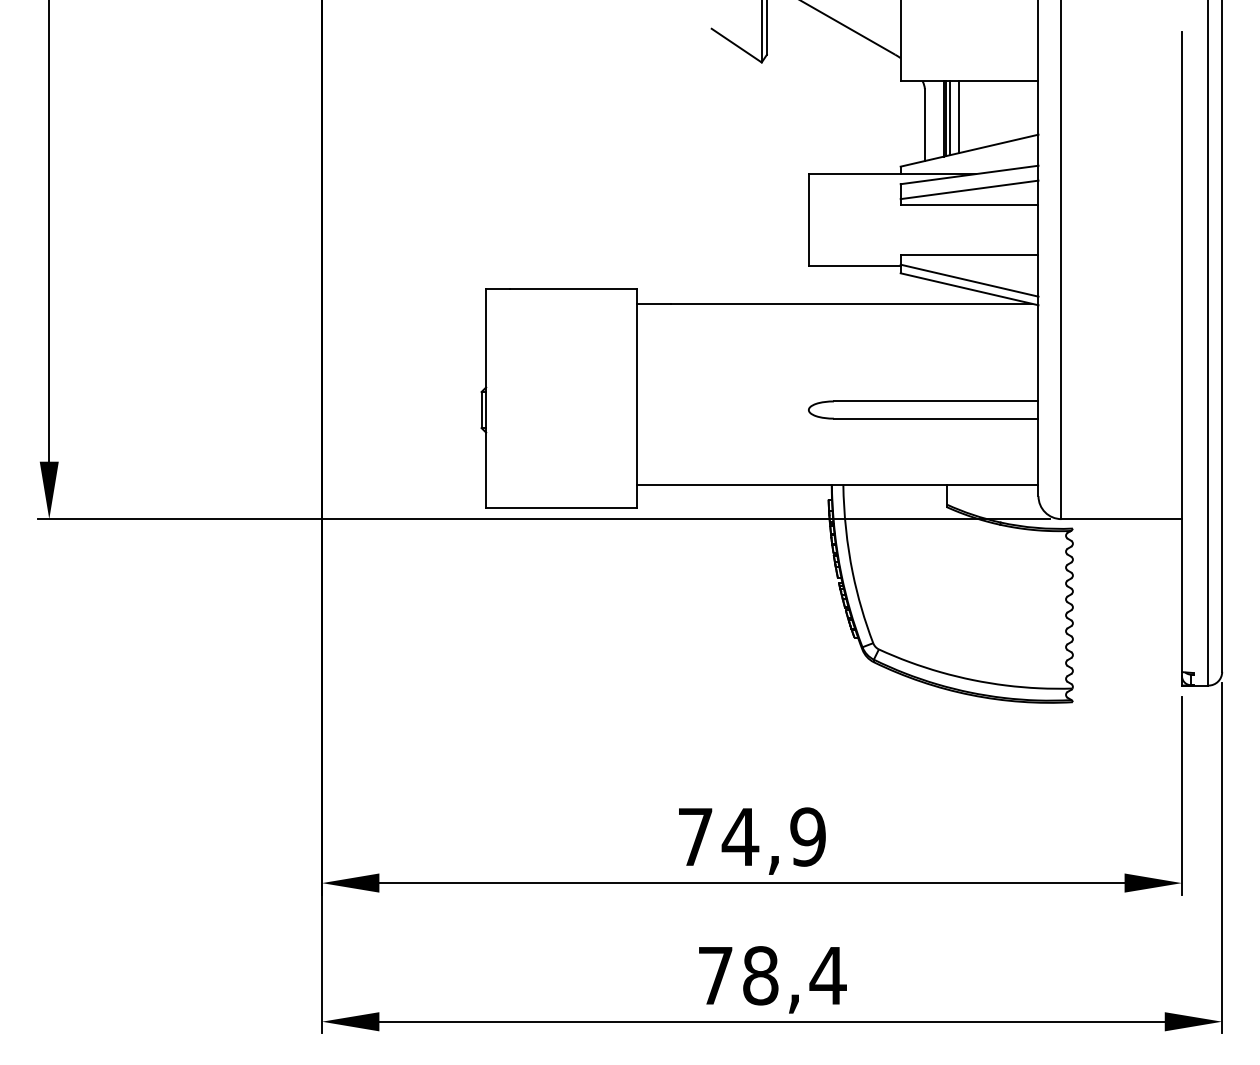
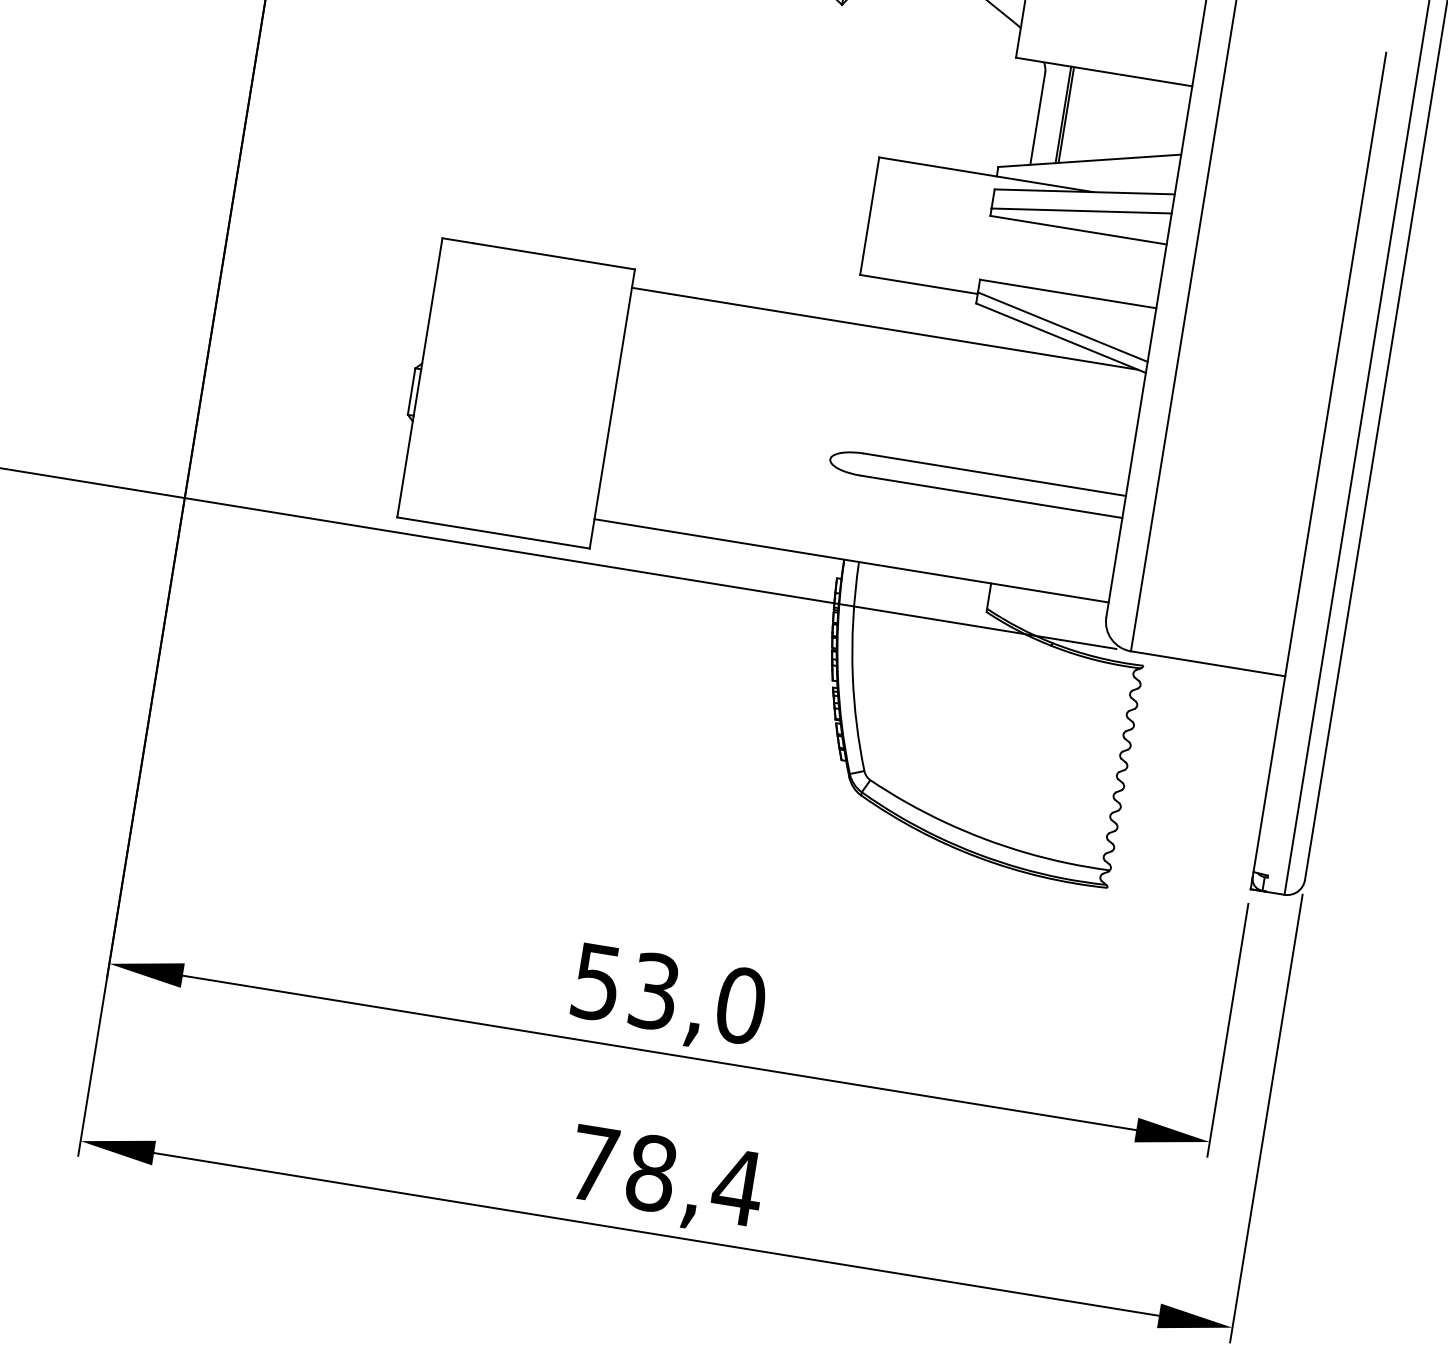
line: (959, 117) -> (1083, 116), removed
line: (950, 118) -> (1072, 115), removed
text: (752, 836) -> (669, 993), 74,9 -> 53,0

